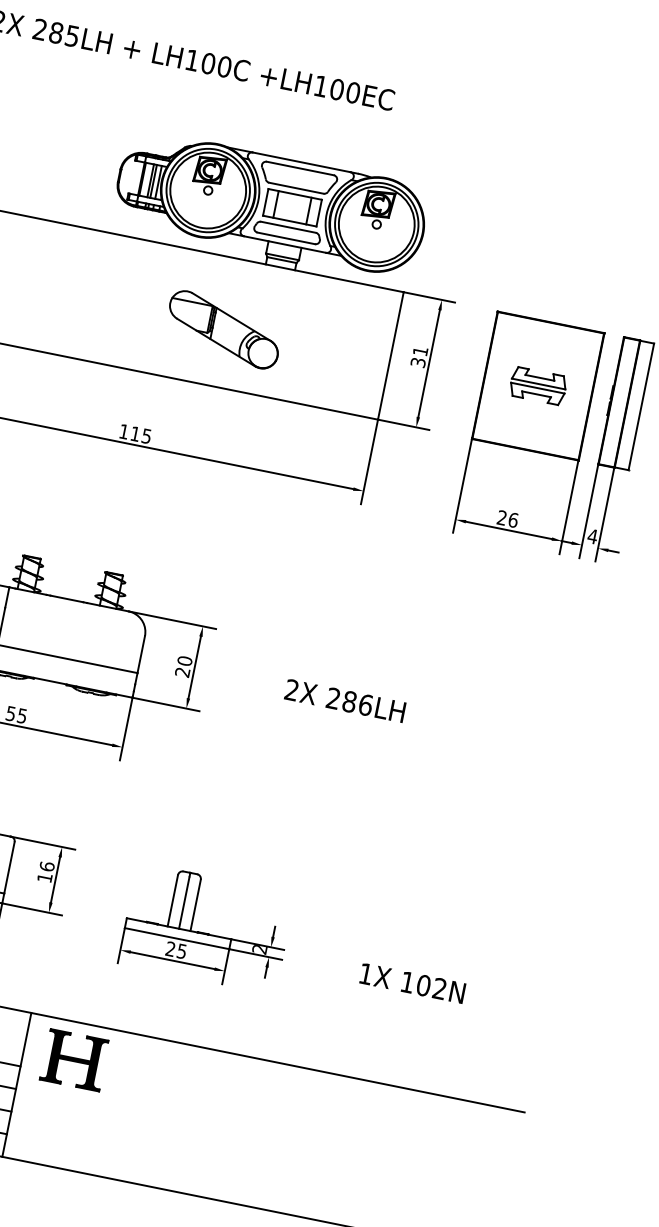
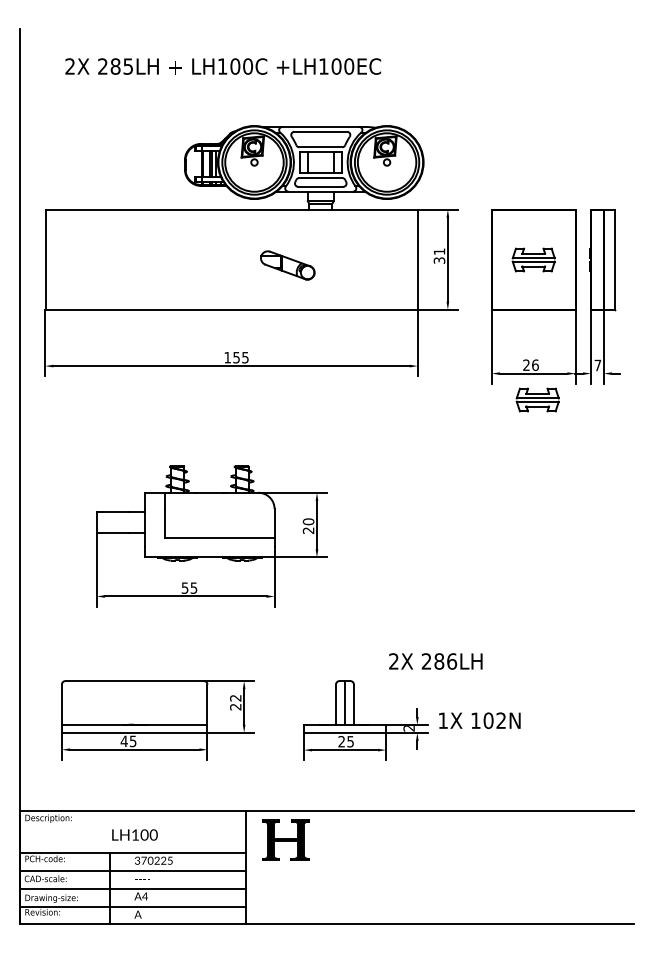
part: (223, 329) -> (287, 265), size x0.6
text: (135, 433) -> (236, 357), 115 -> 155
text: (592, 536) -> (597, 365), 4 -> 7
part: (507, 564) -> (537, 399), added
text: (344, 700) -> (435, 661), moved
text: (45, 872) -> (235, 702), 16 -> 22
text: (412, 982) -> (479, 720), moved

